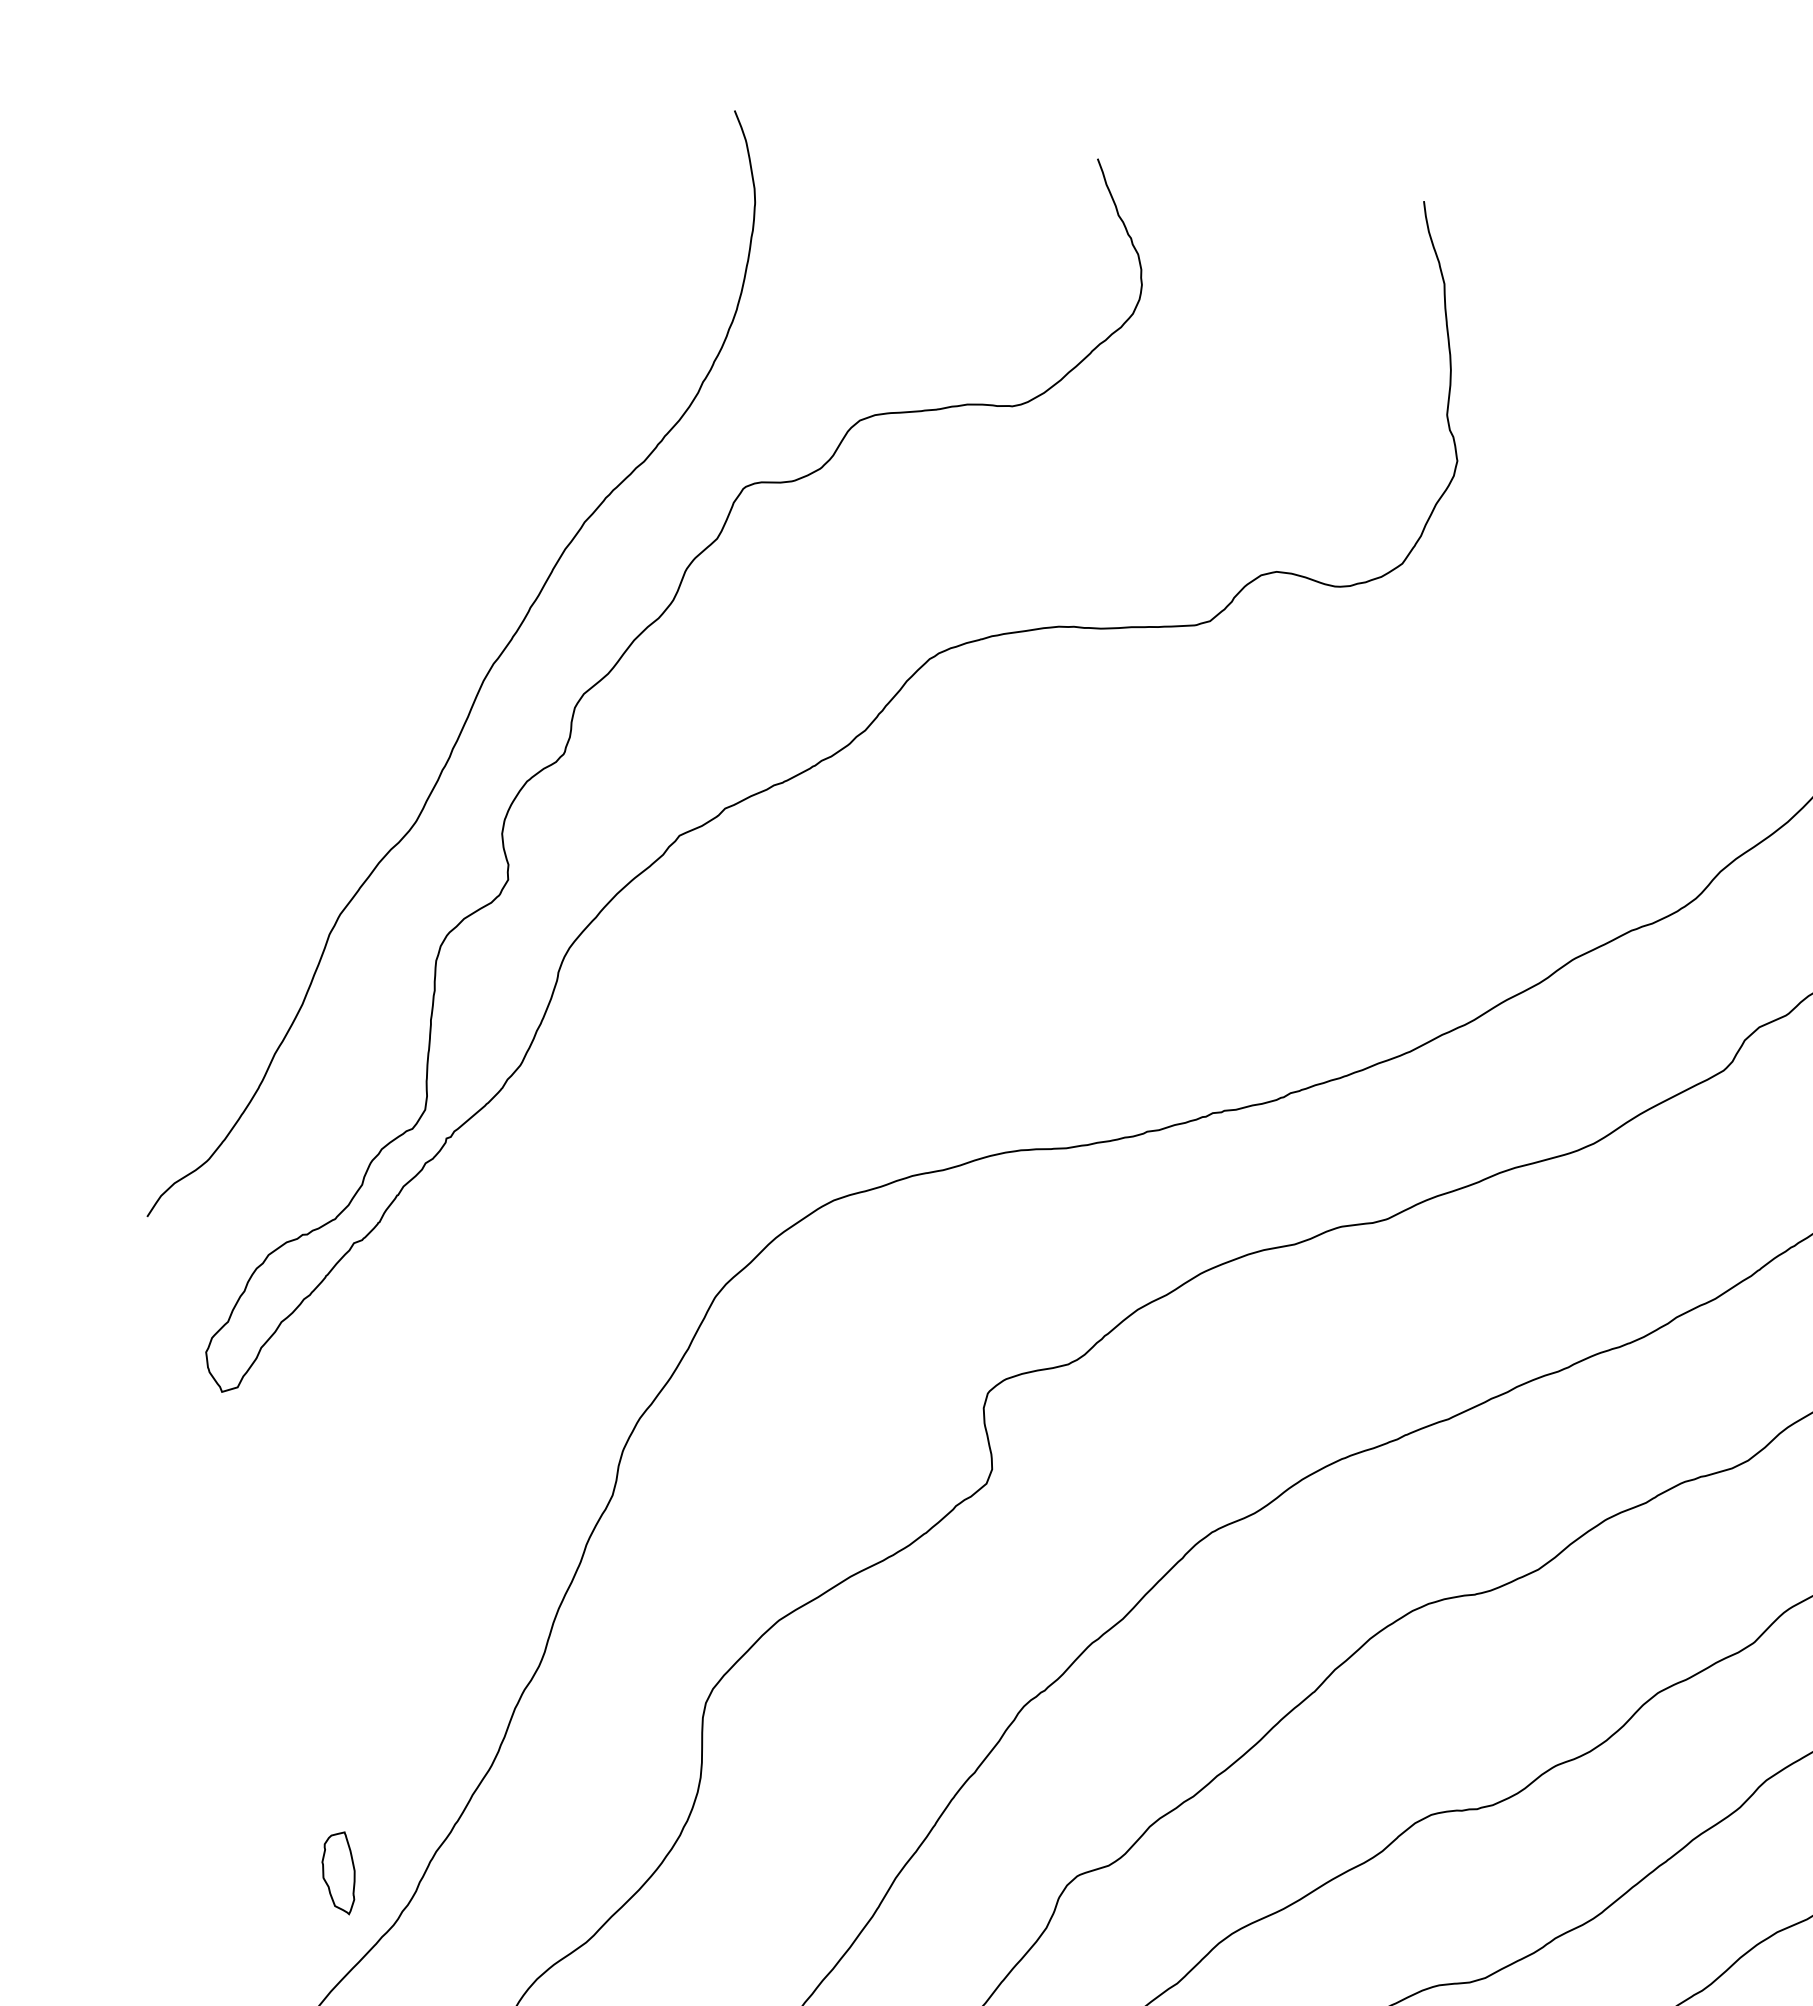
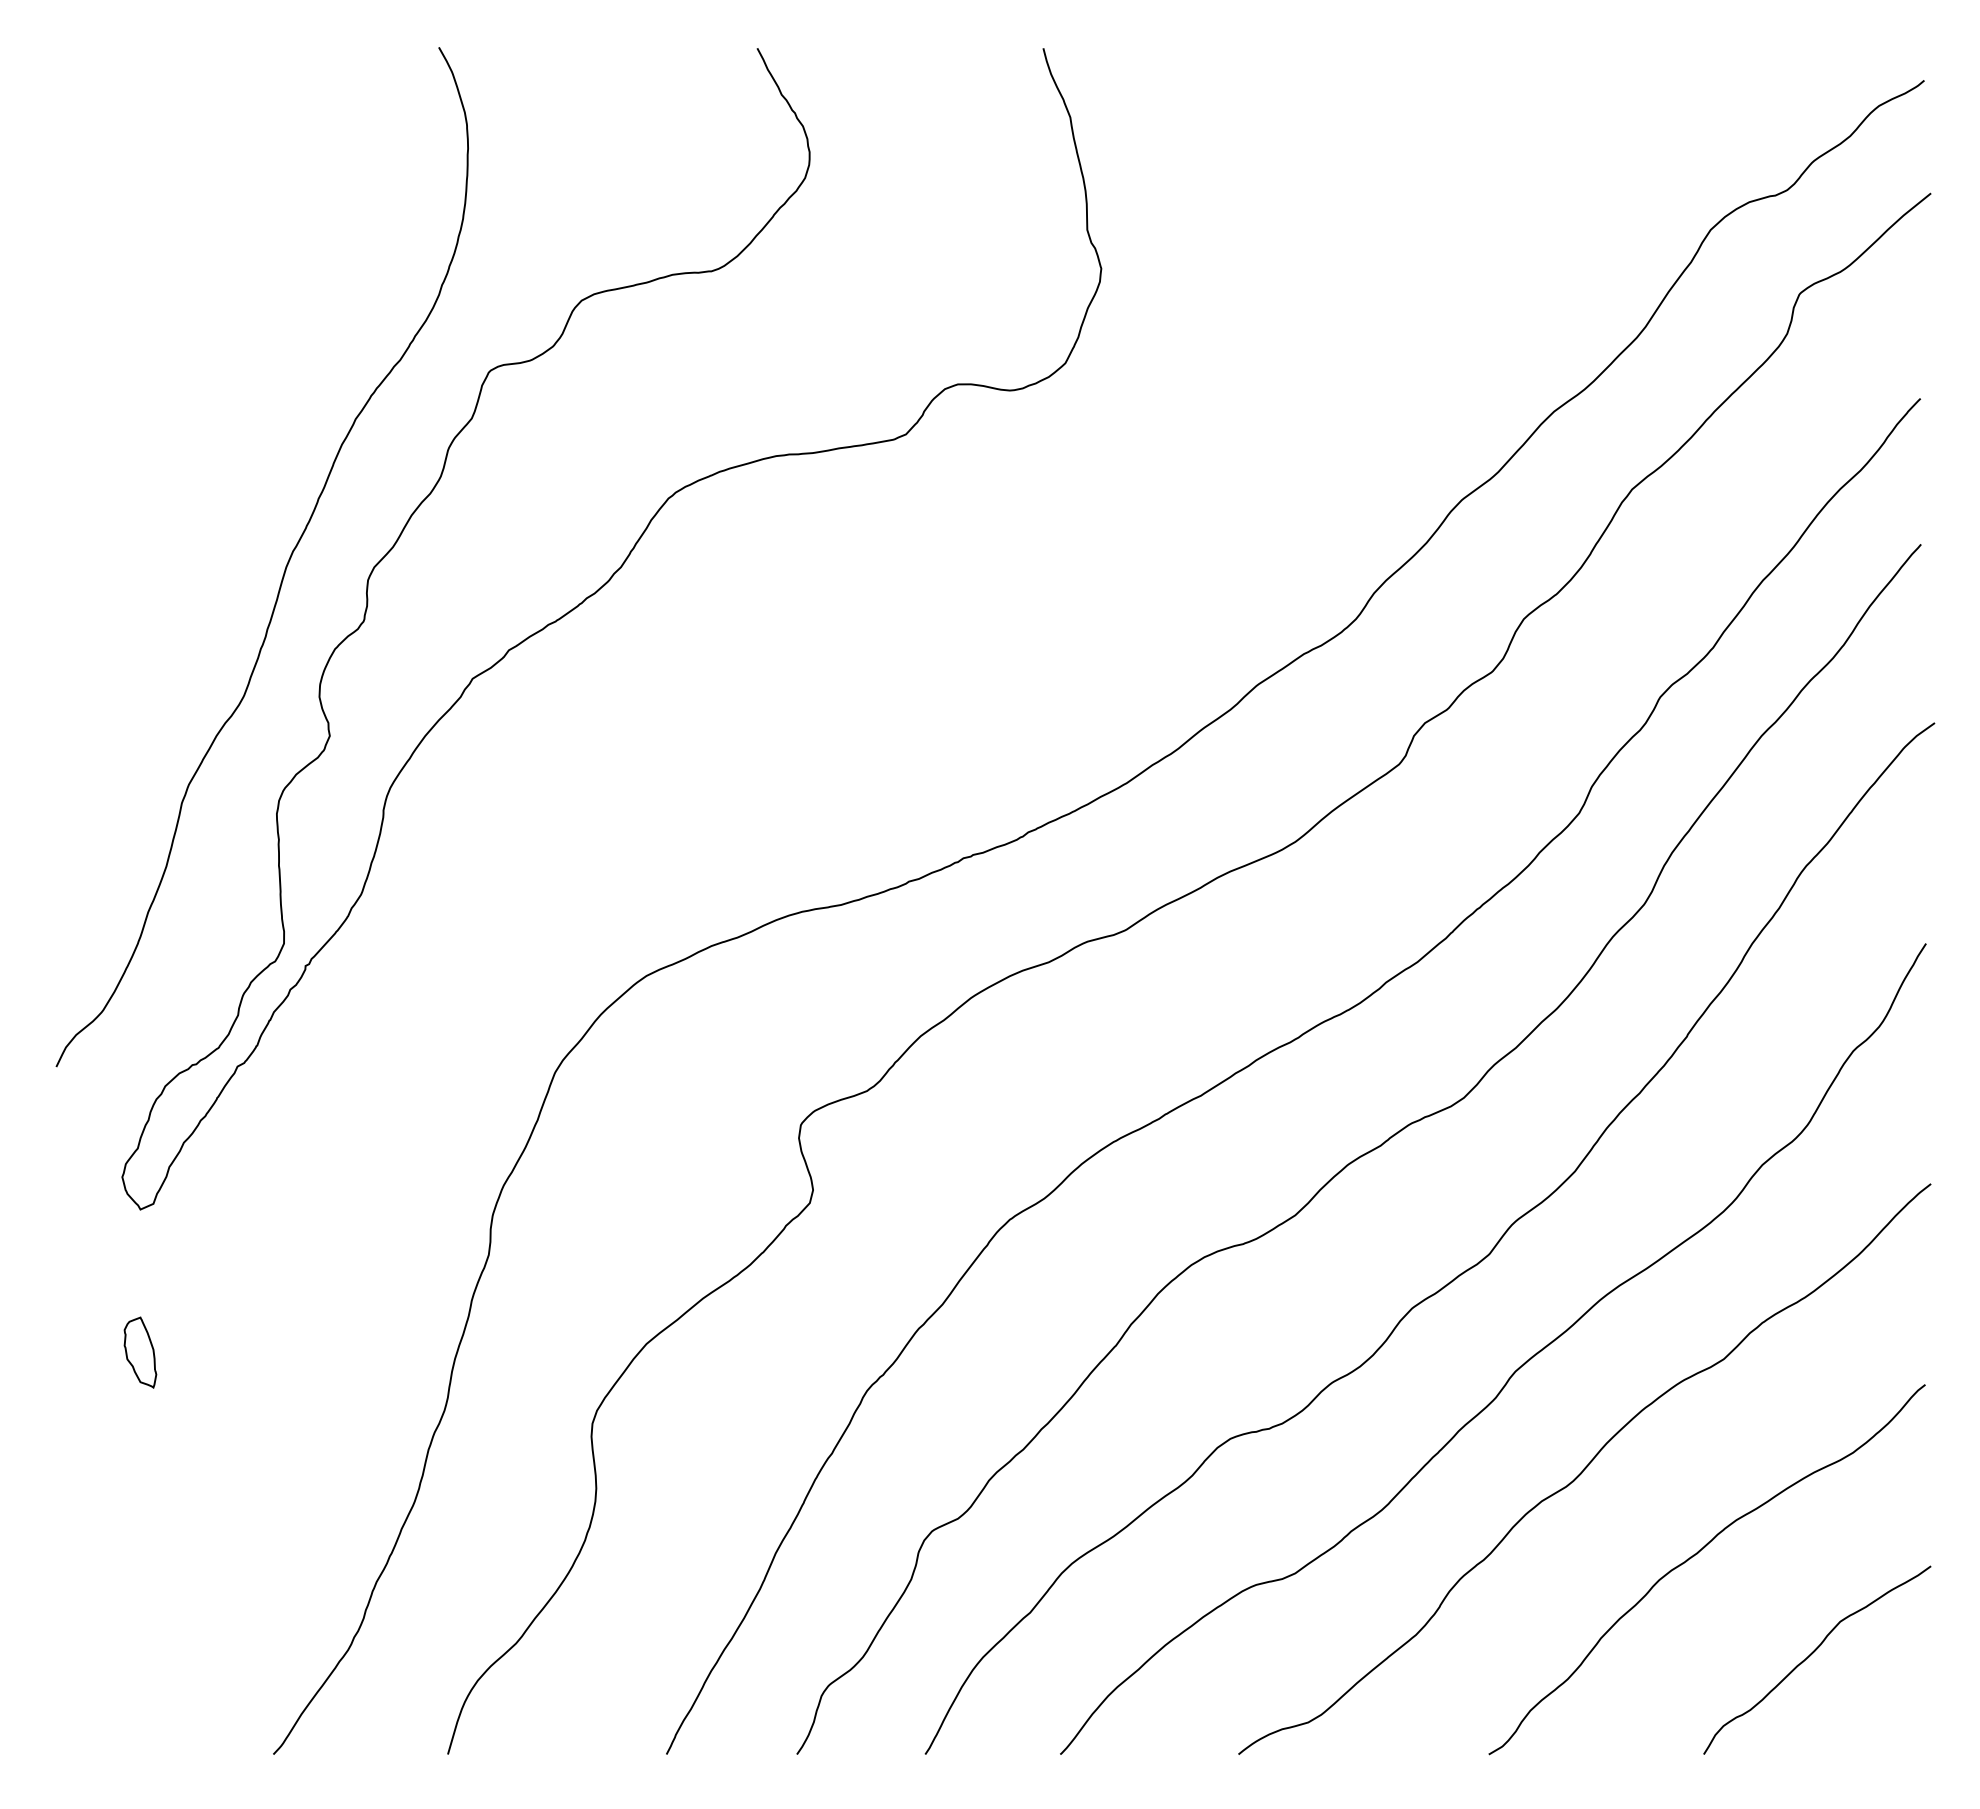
part: (339, 1872) -> (140, 1352), moved

